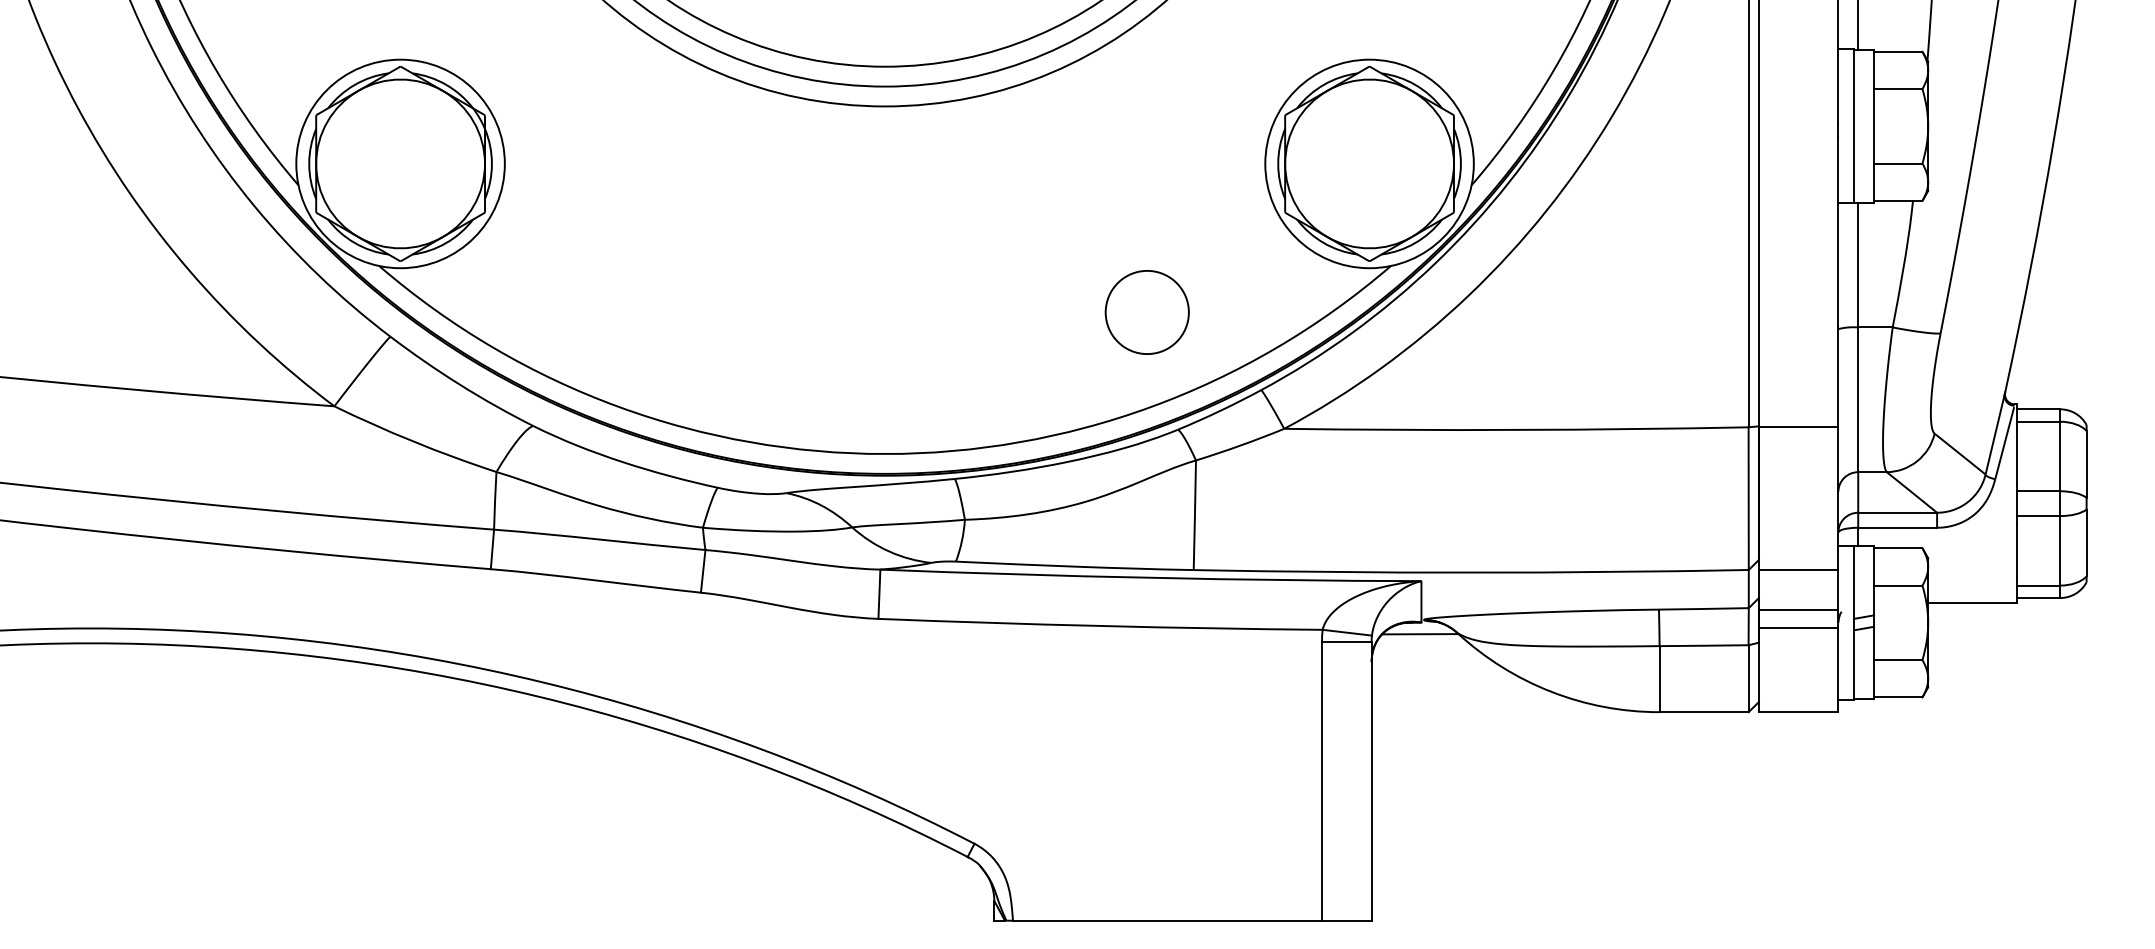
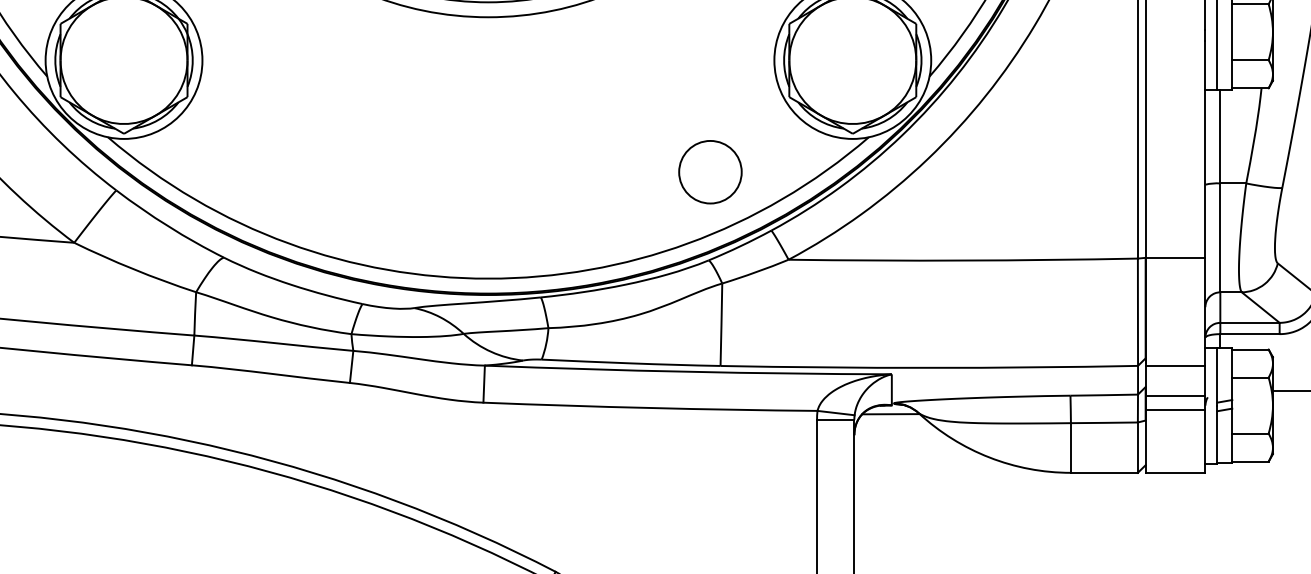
circle: (1146, 312) -> (709, 172), moved

